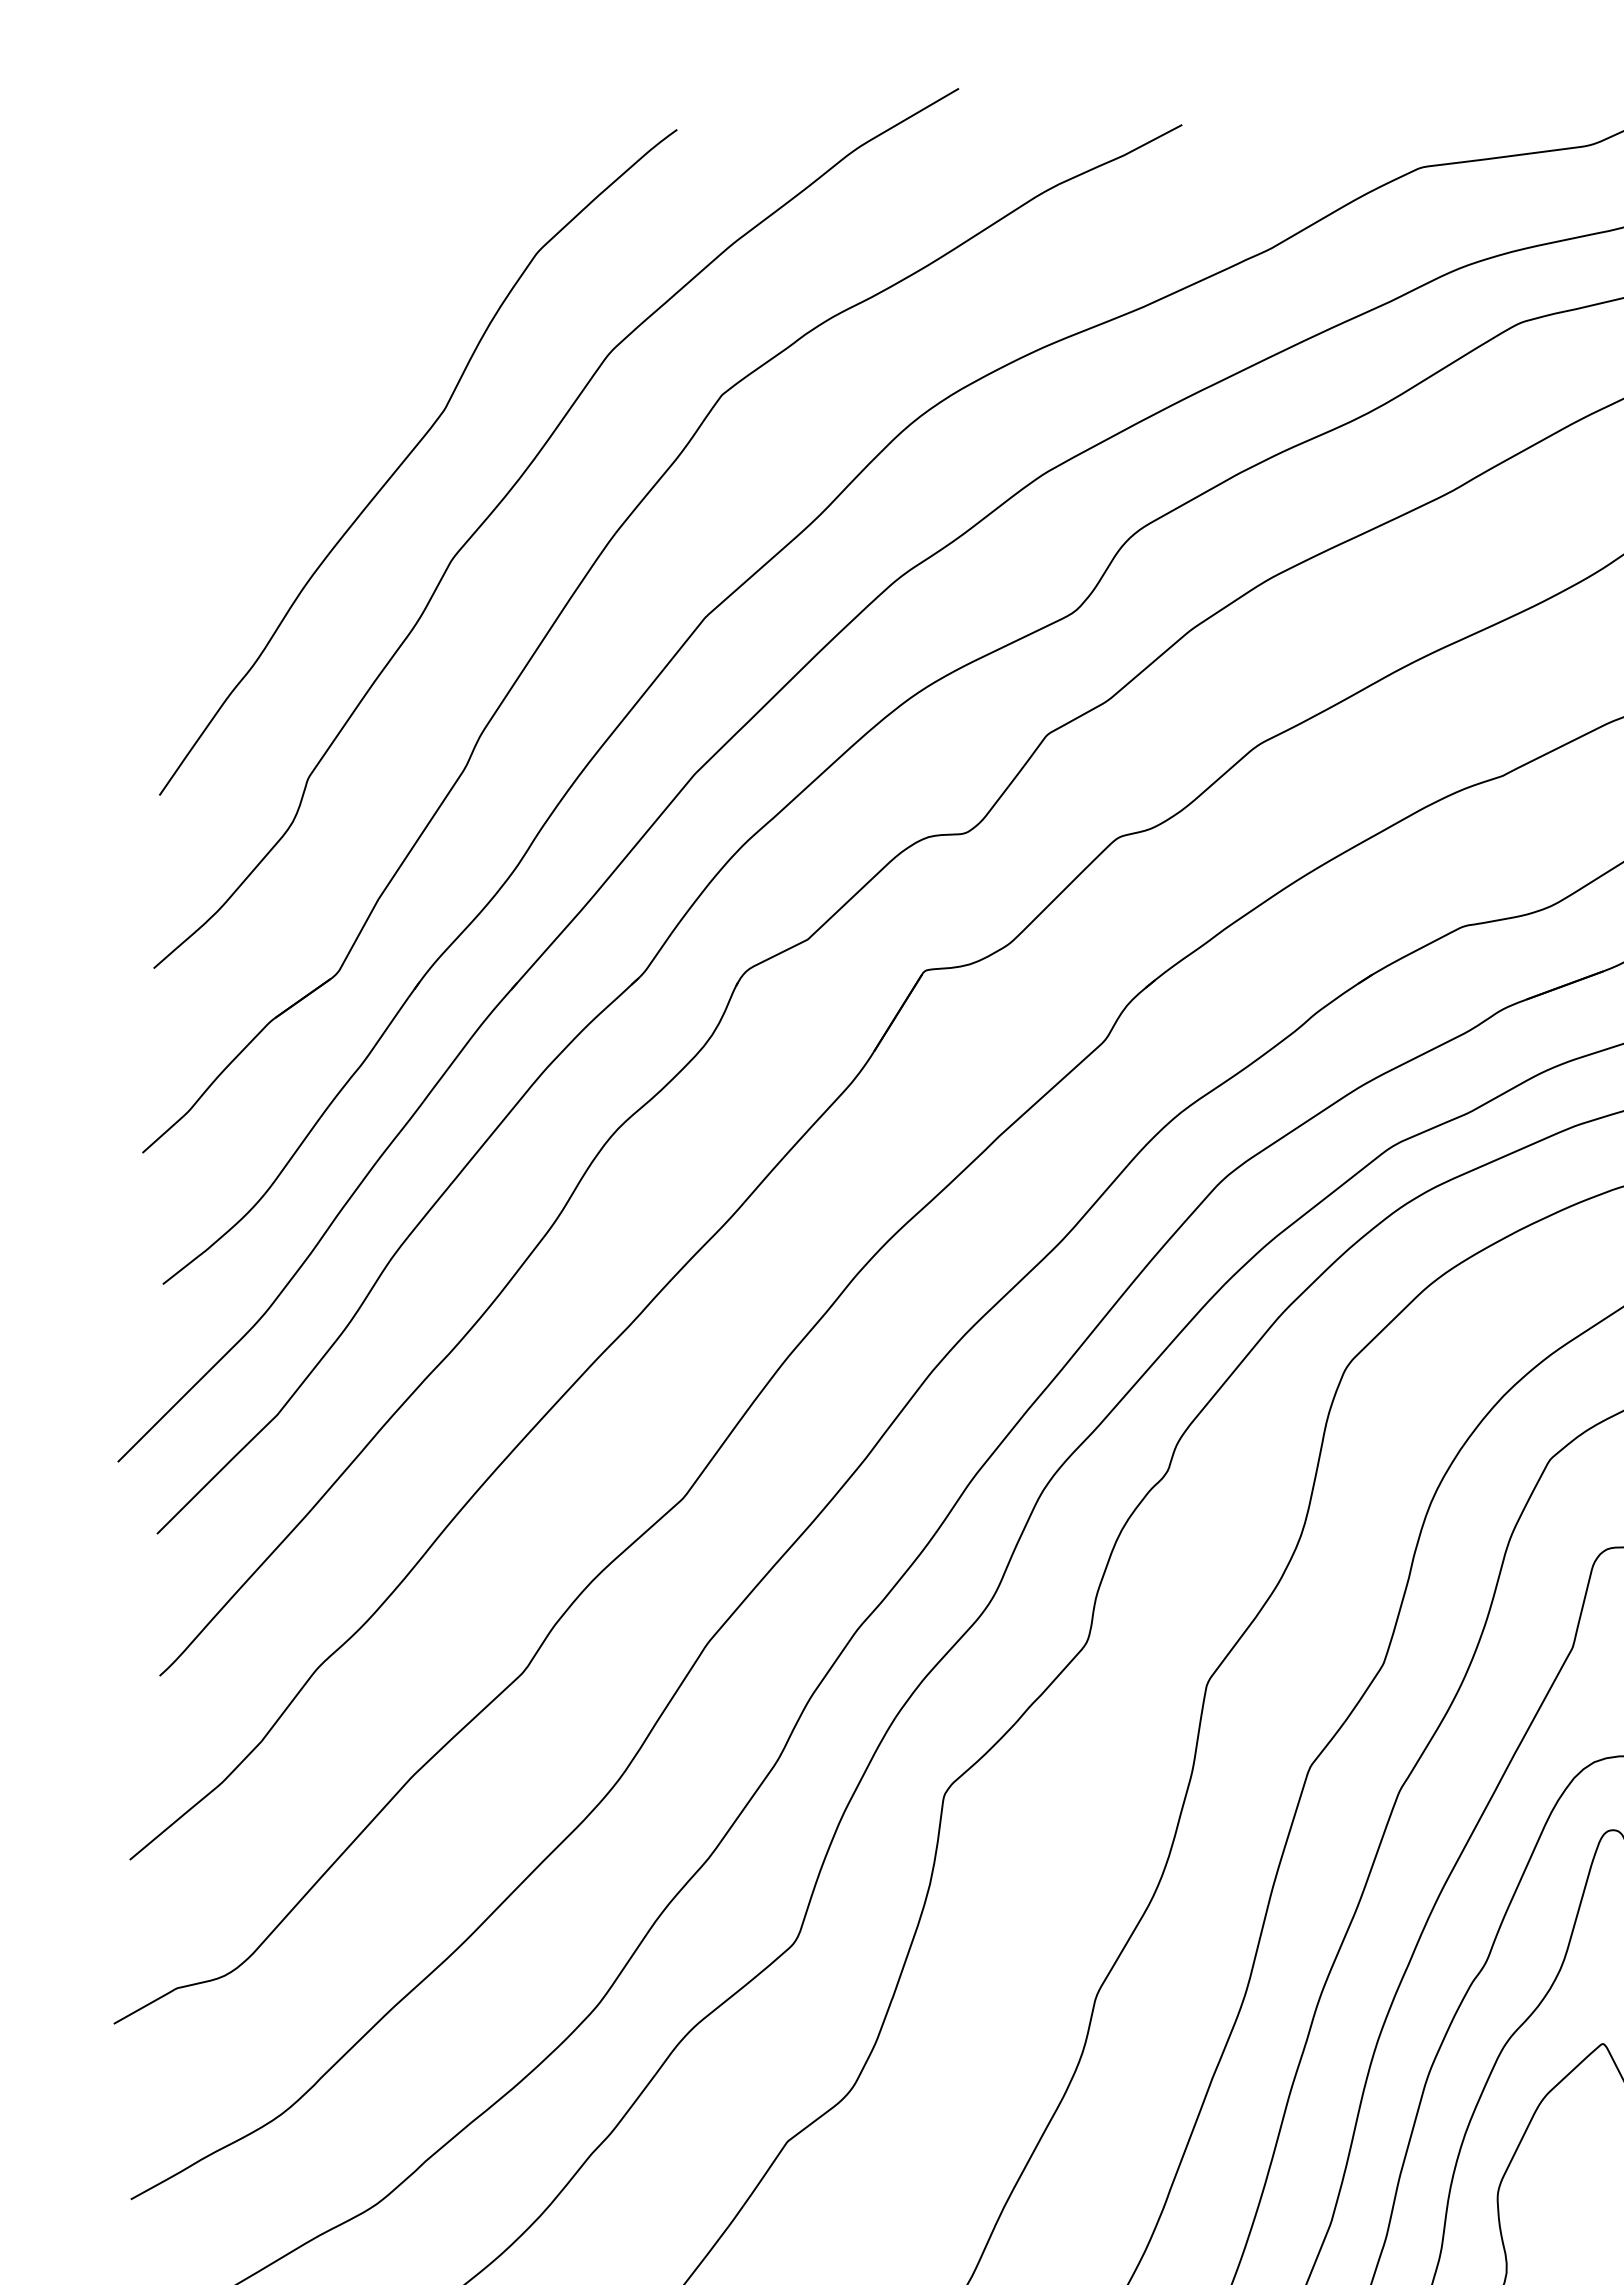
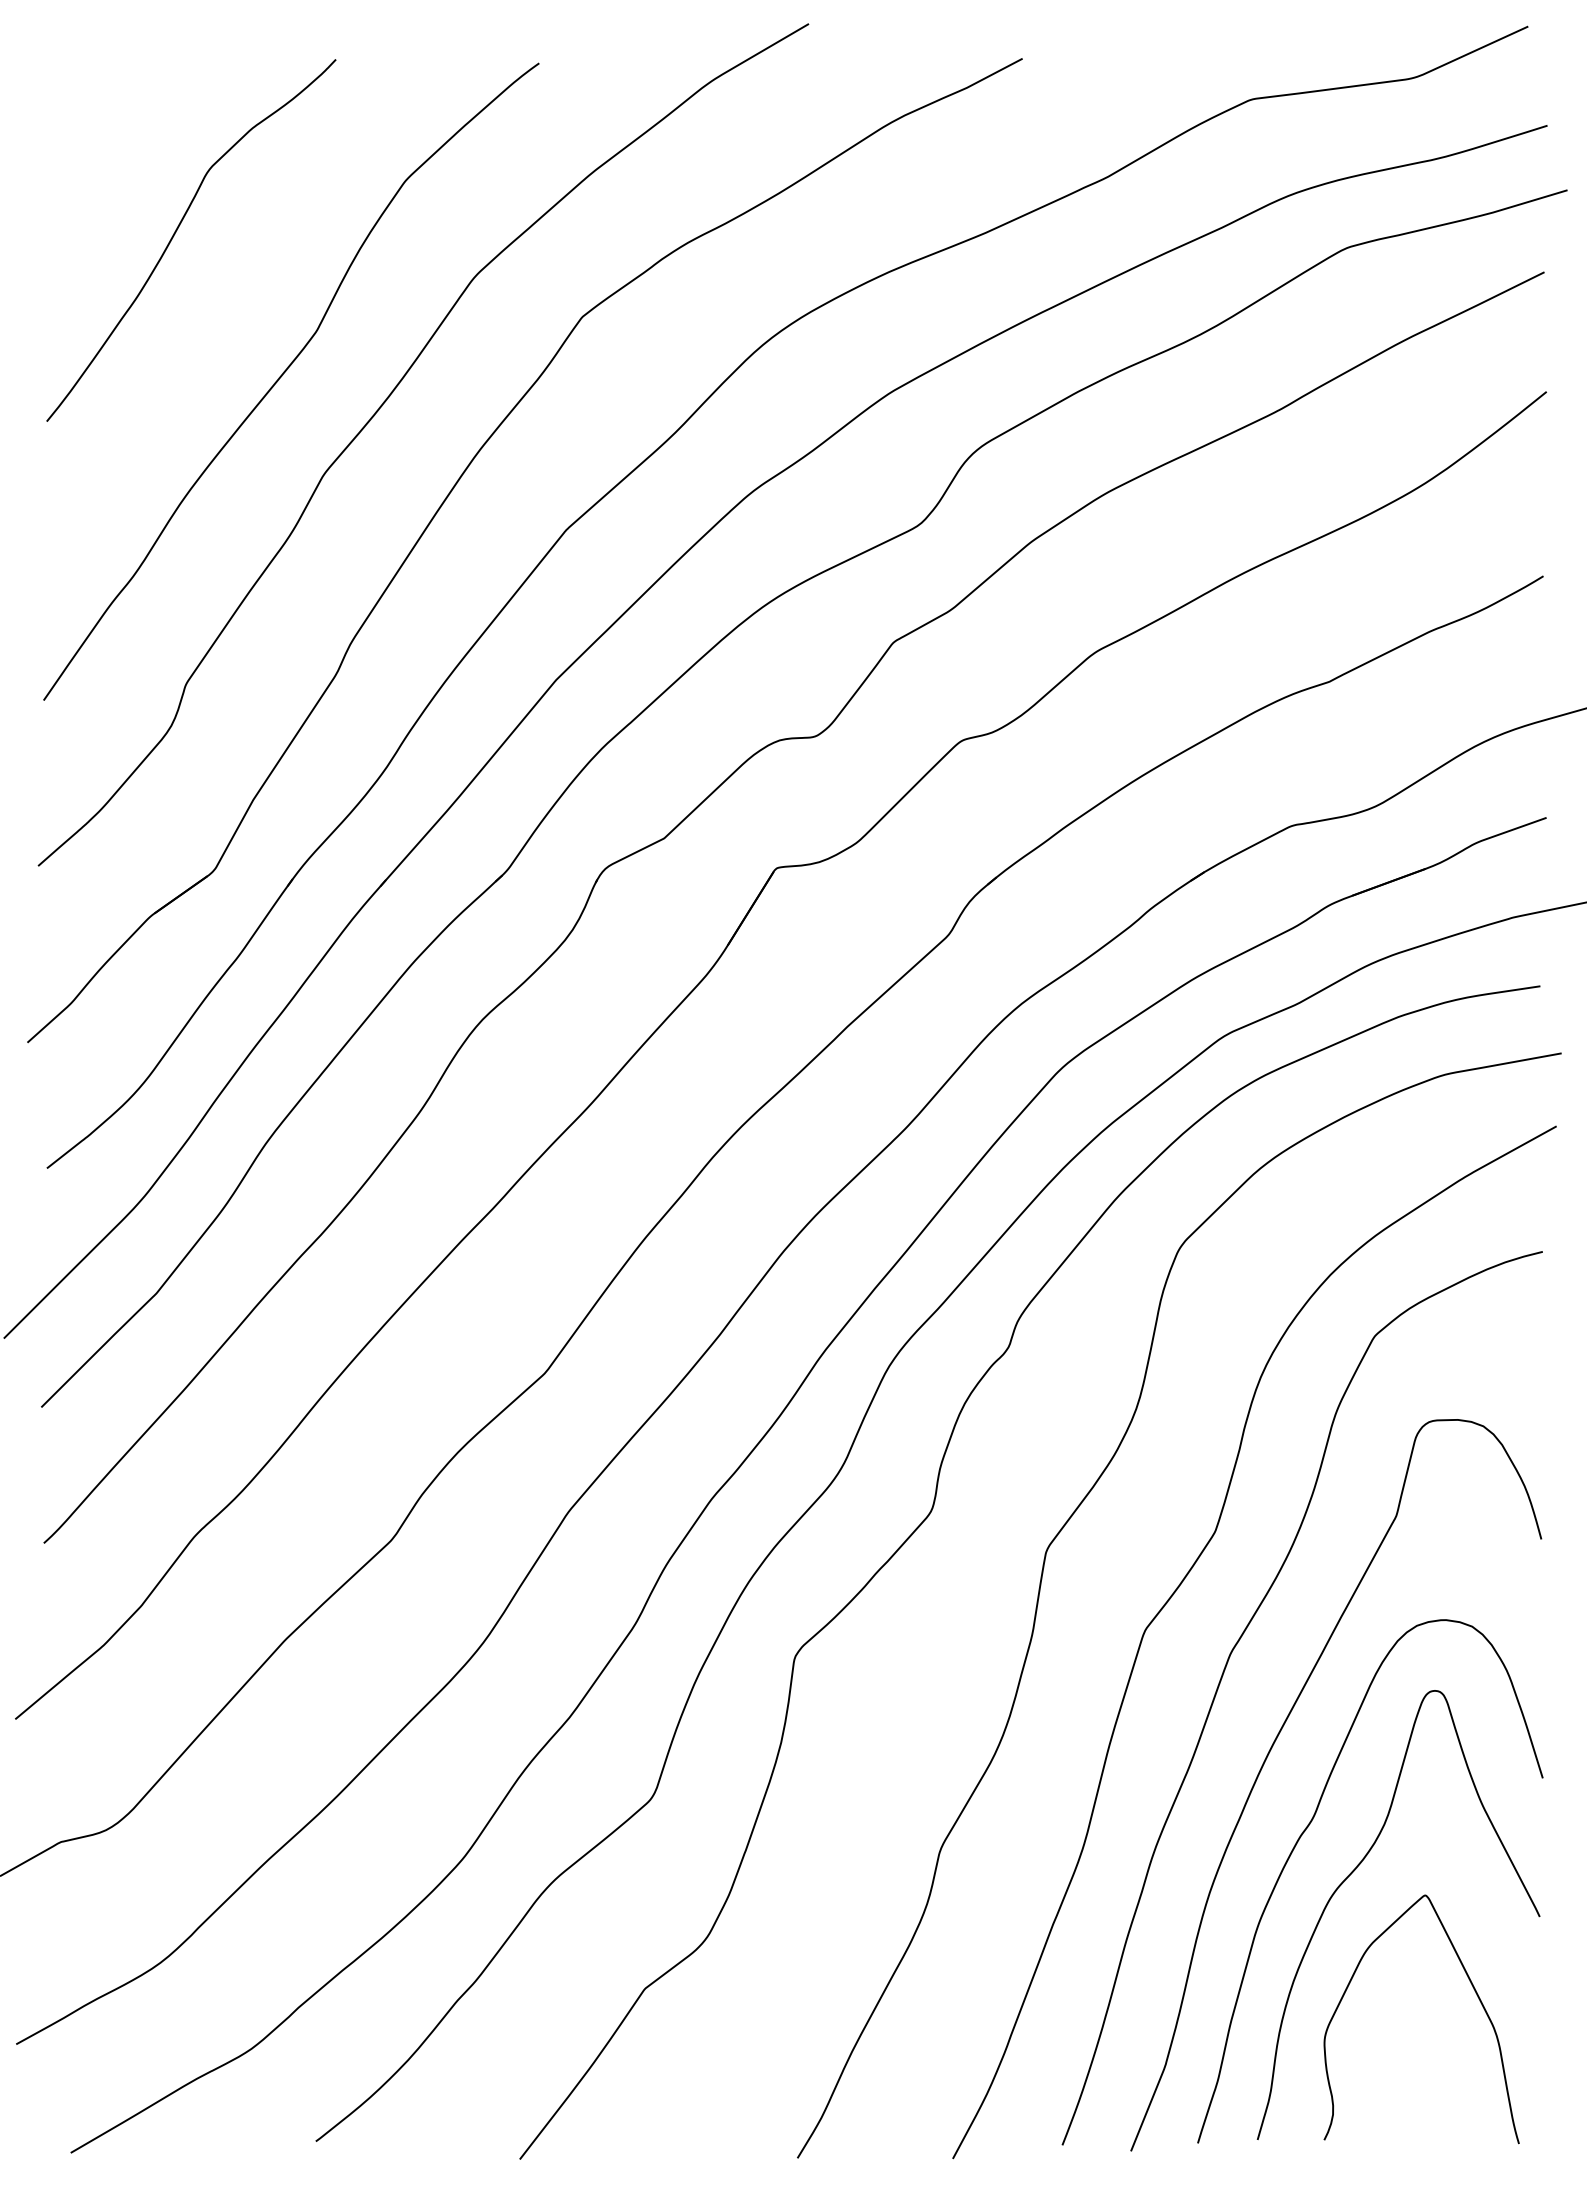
curve: (298, 306) -> (176, 232), added

